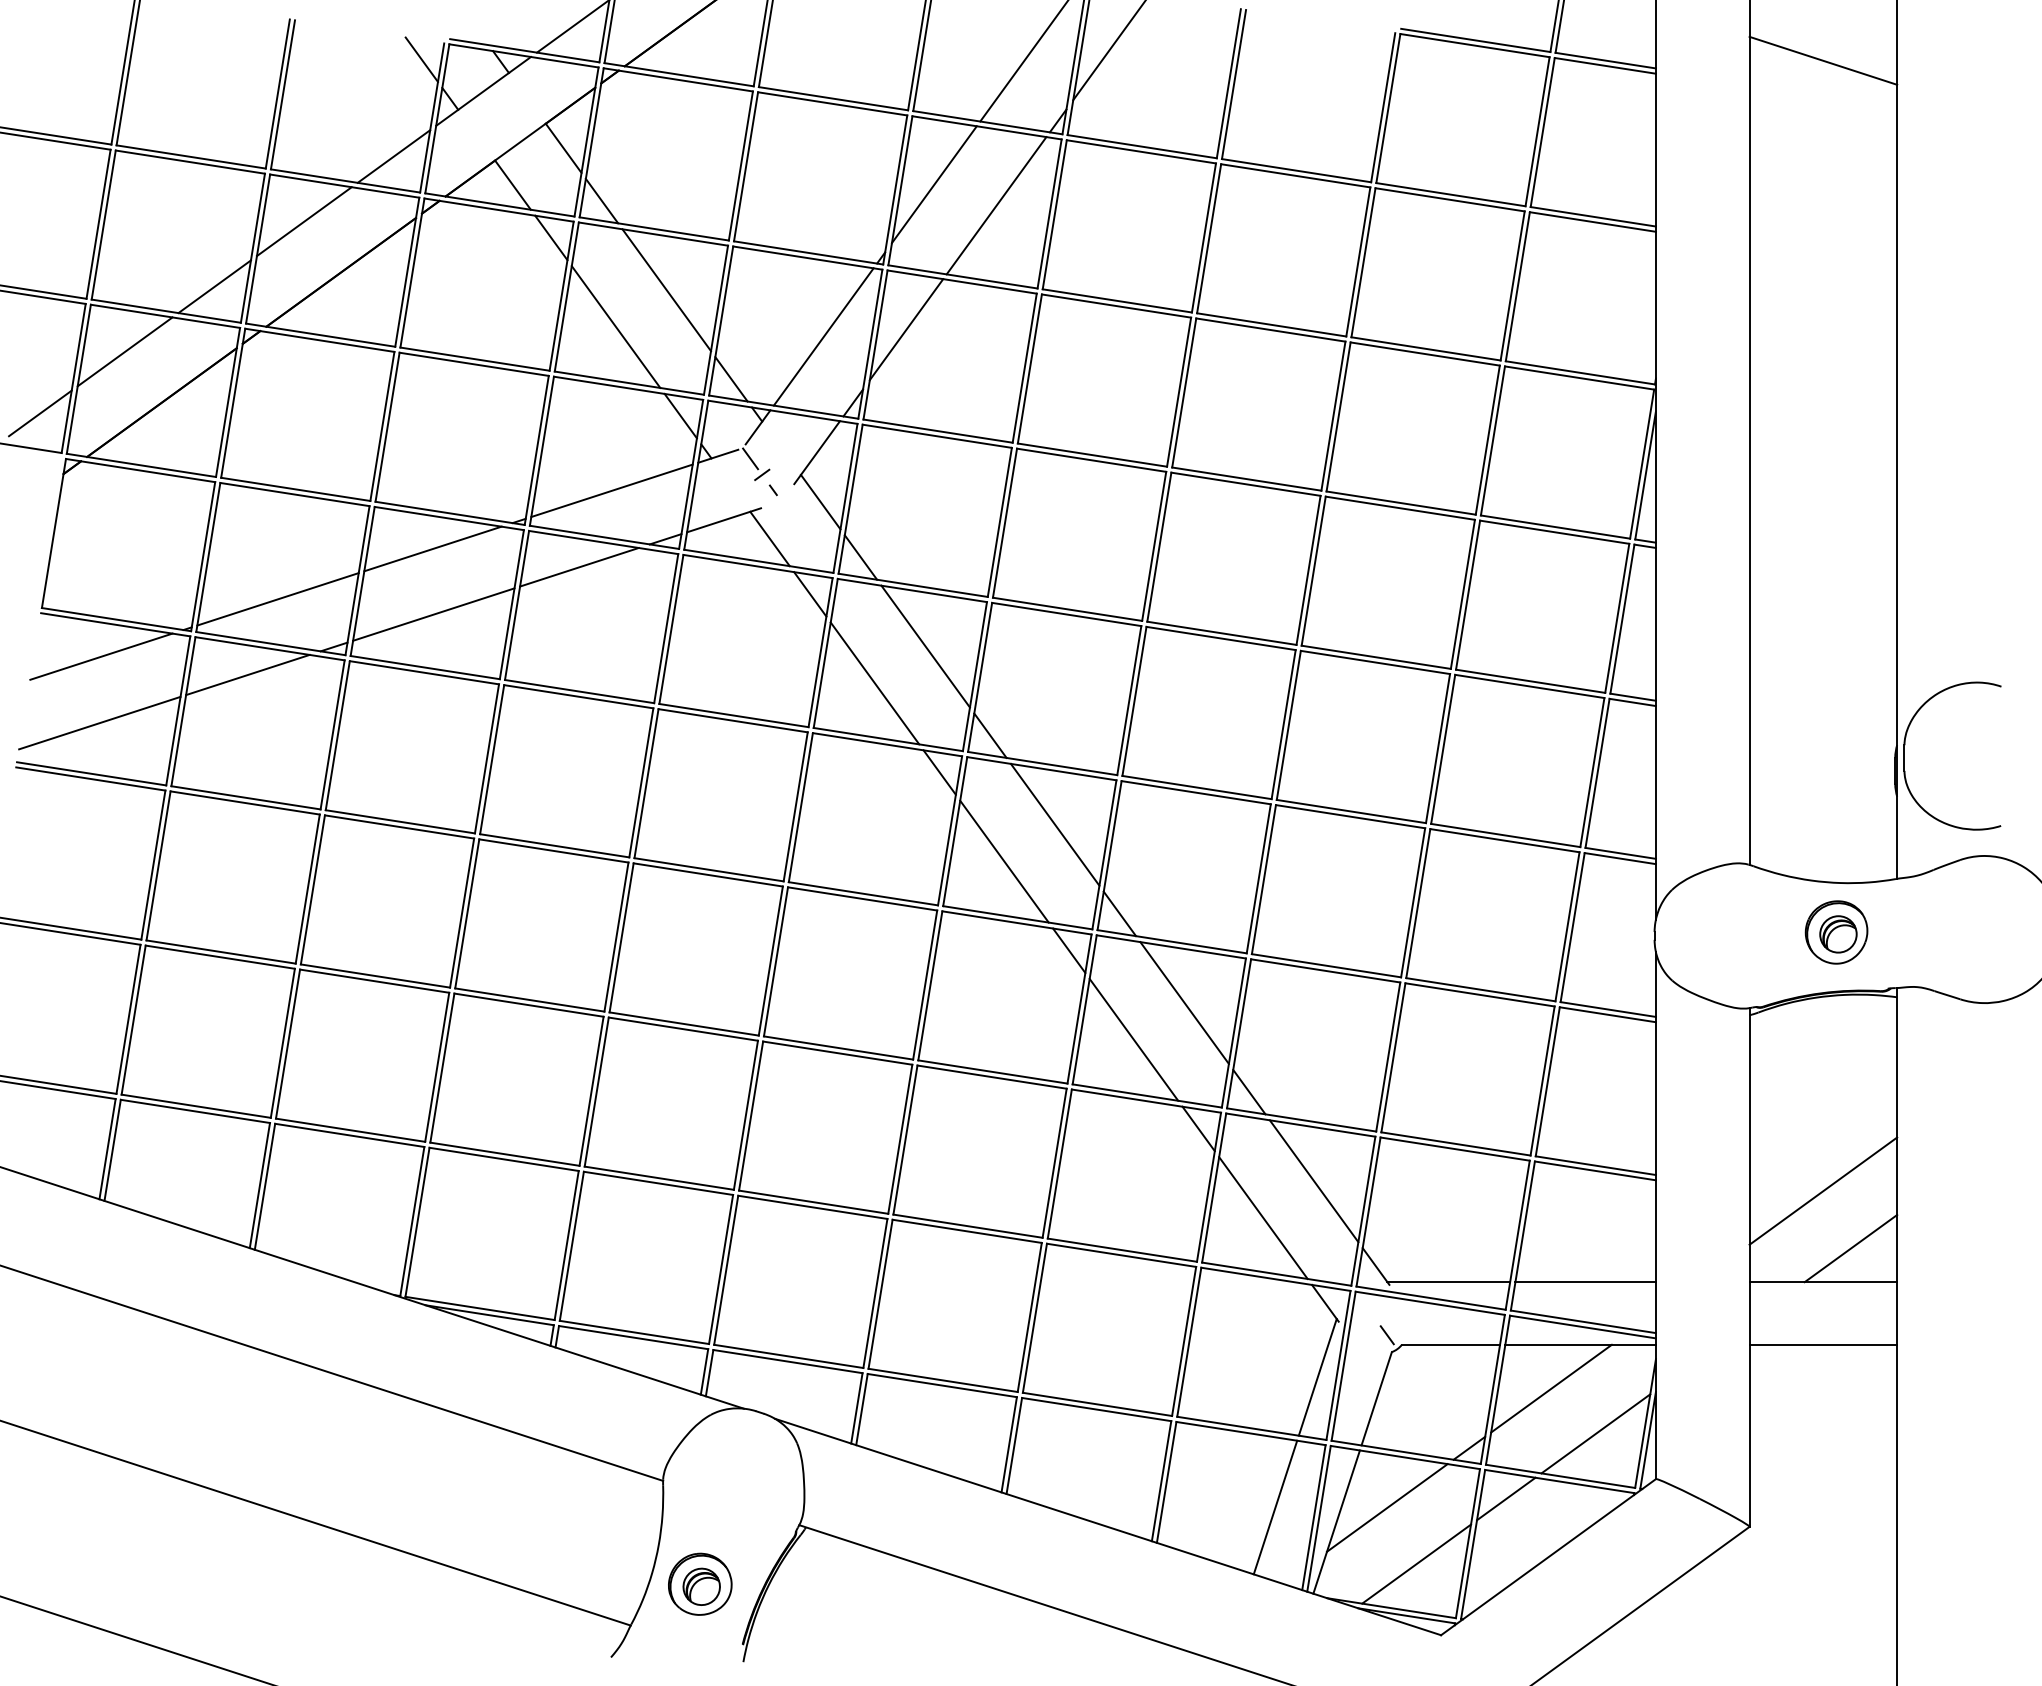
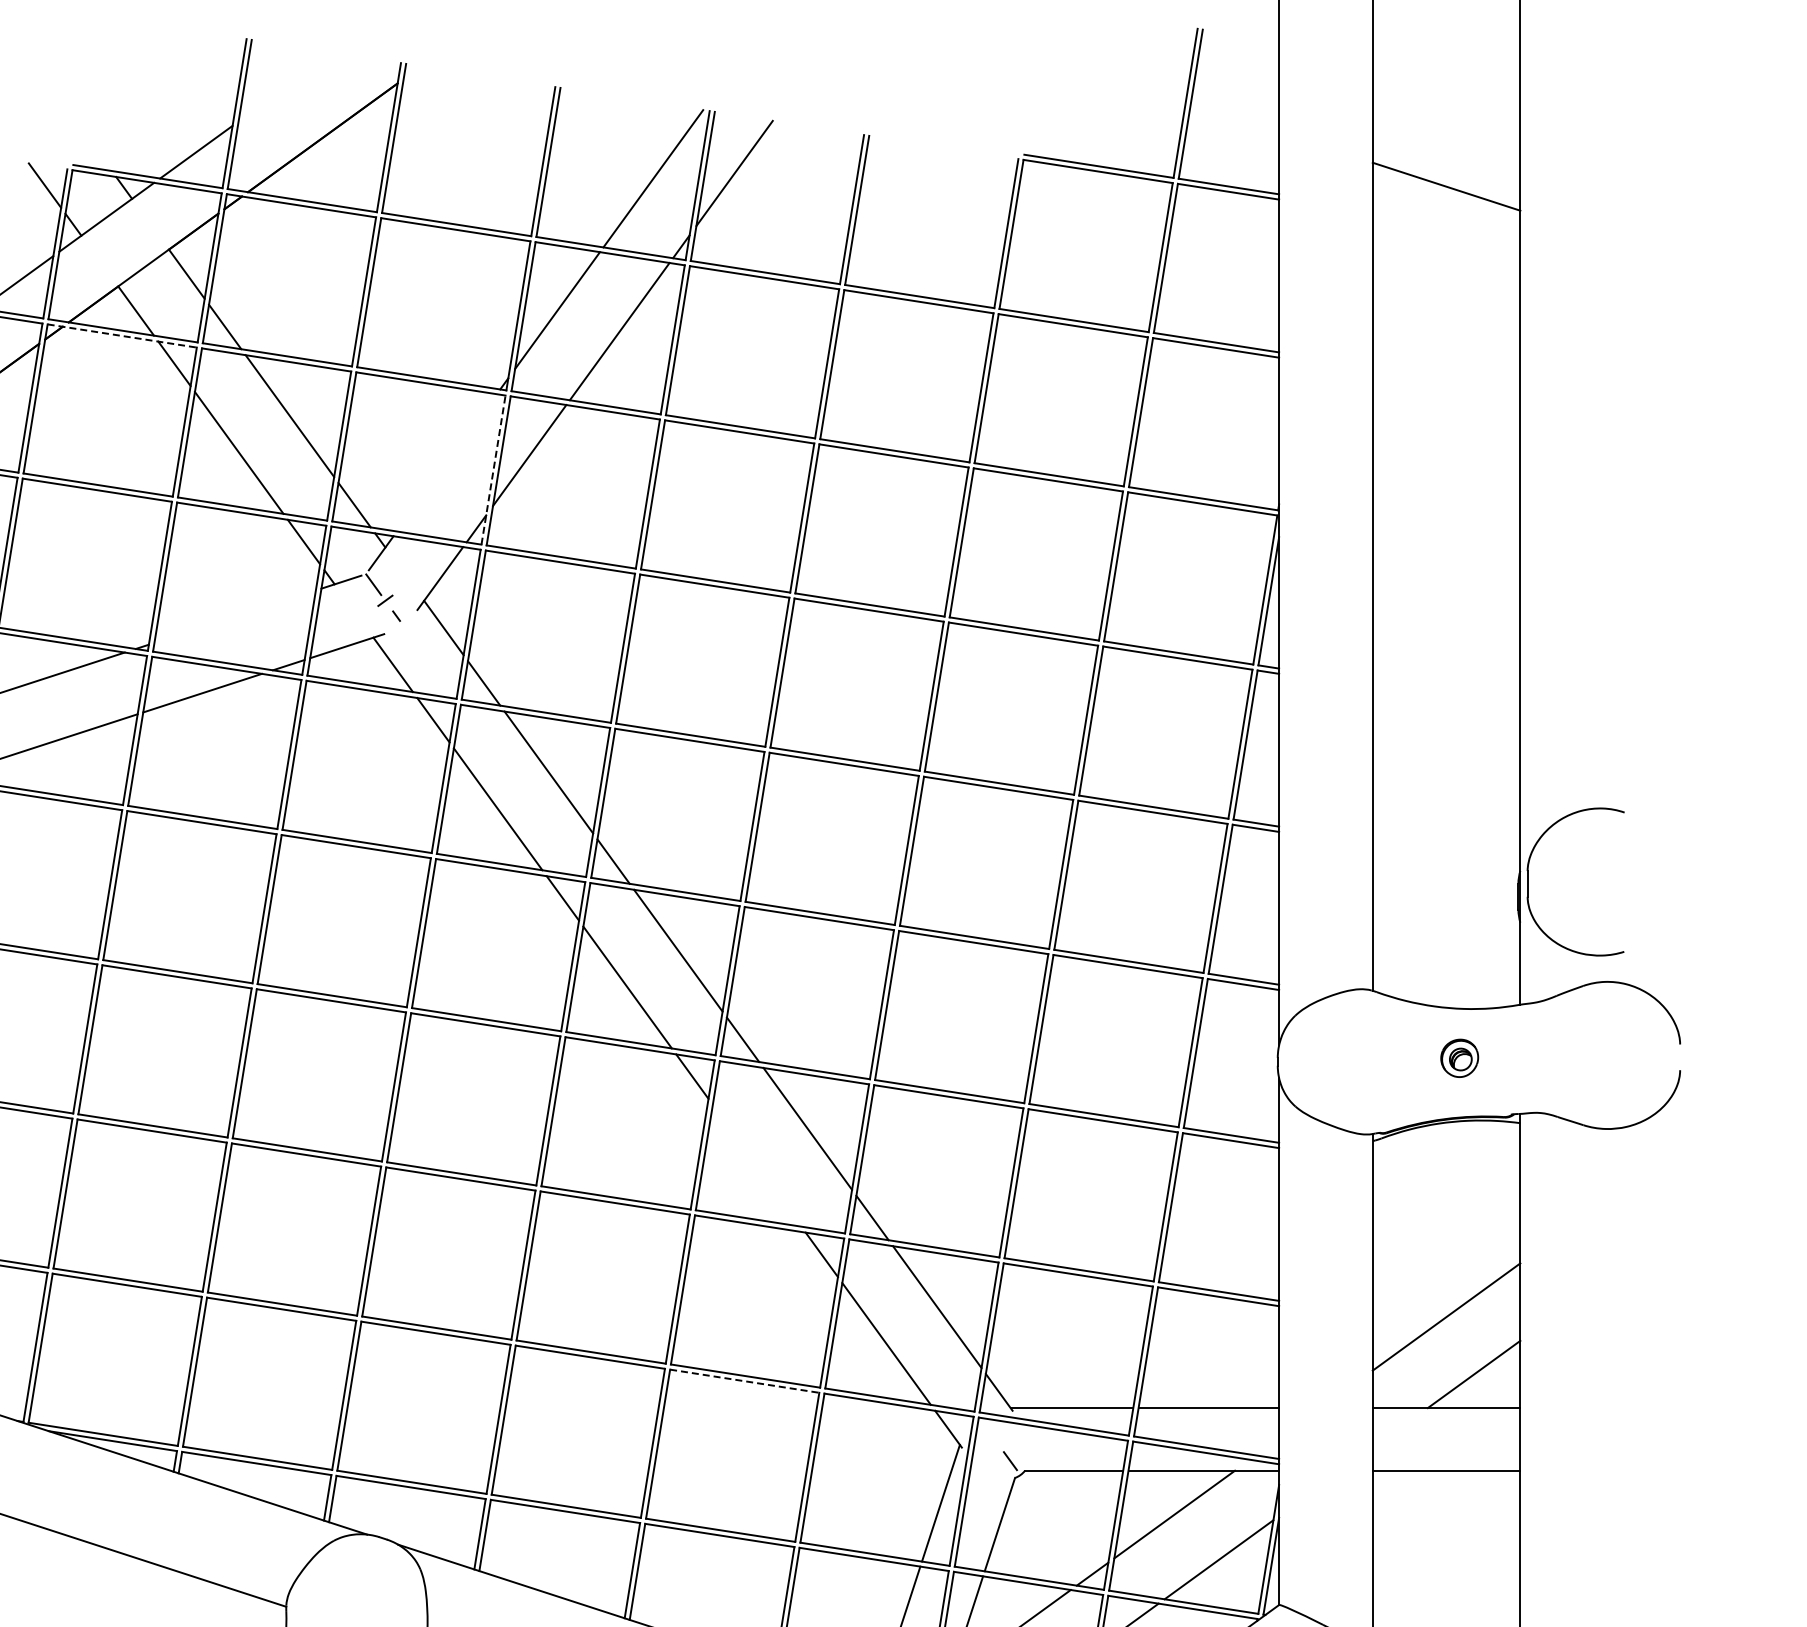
line: (499, 210) -> (122, 336), solid -> dashed
line: (823, 336) -> (446, 462), removed
line: (870, 344) -> (493, 470), solid -> dashed
line: (611, 490) -> (234, 616), removed
part: (1836, 932) -> (1459, 1058), size x0.6
line: (1133, 1039) -> (756, 1165), removed
line: (1122, 1255) -> (745, 1381), solid -> dashed

